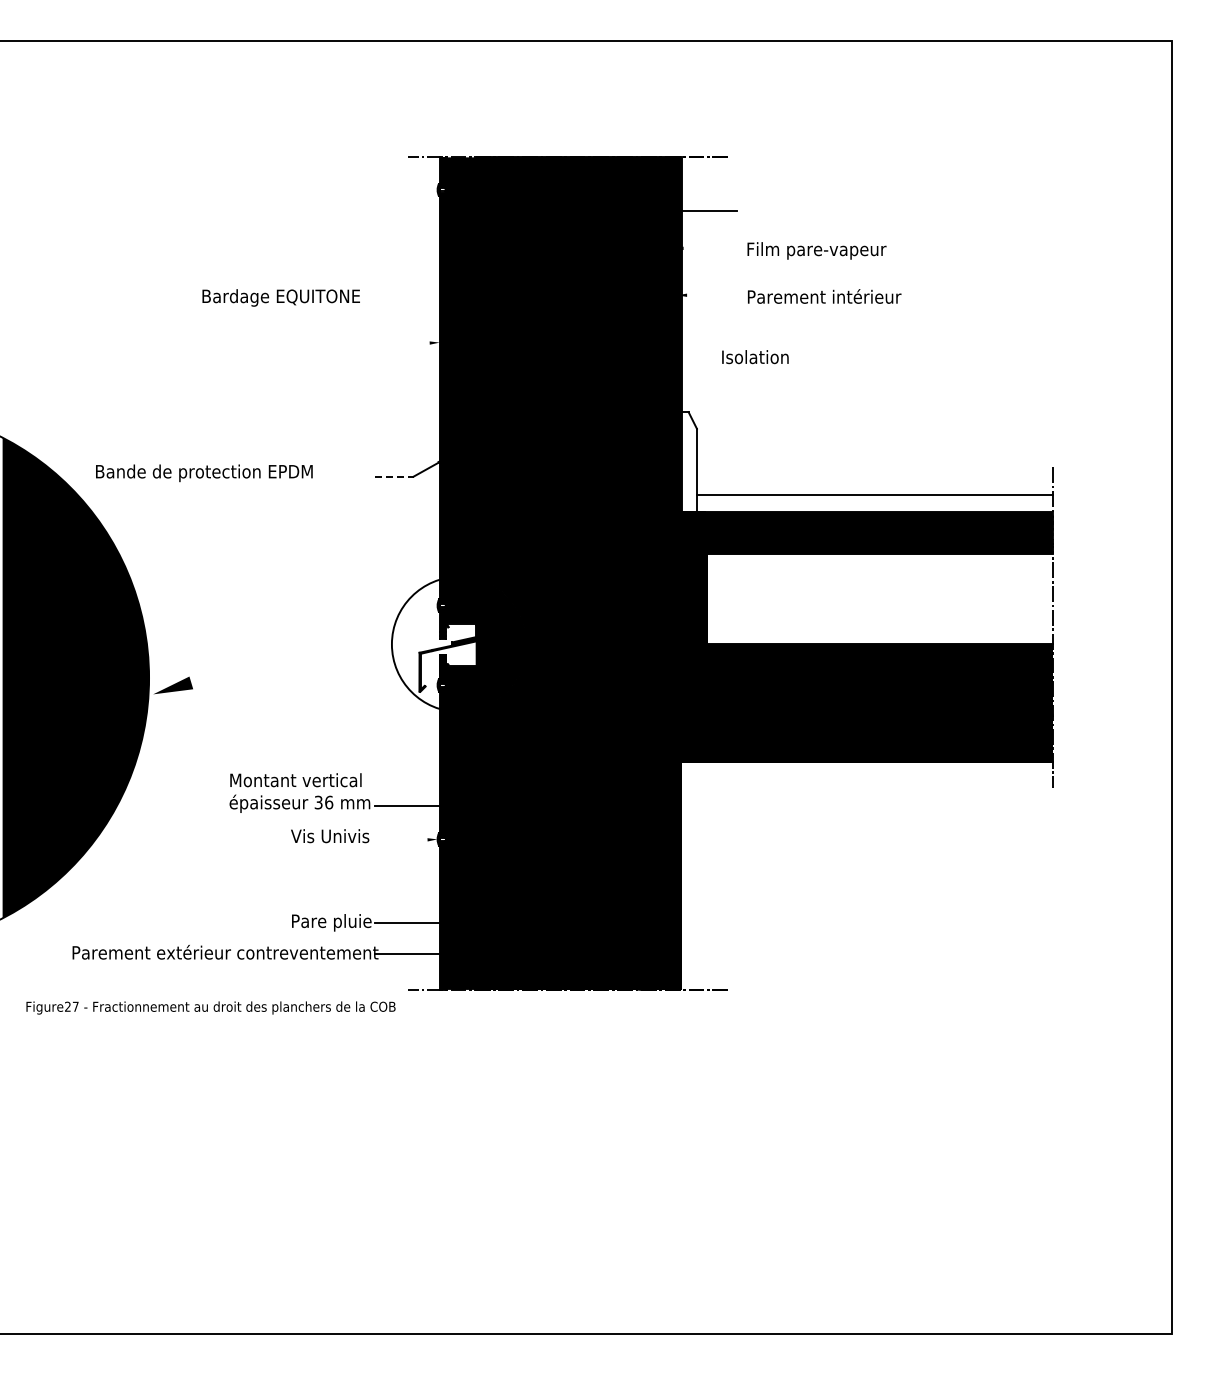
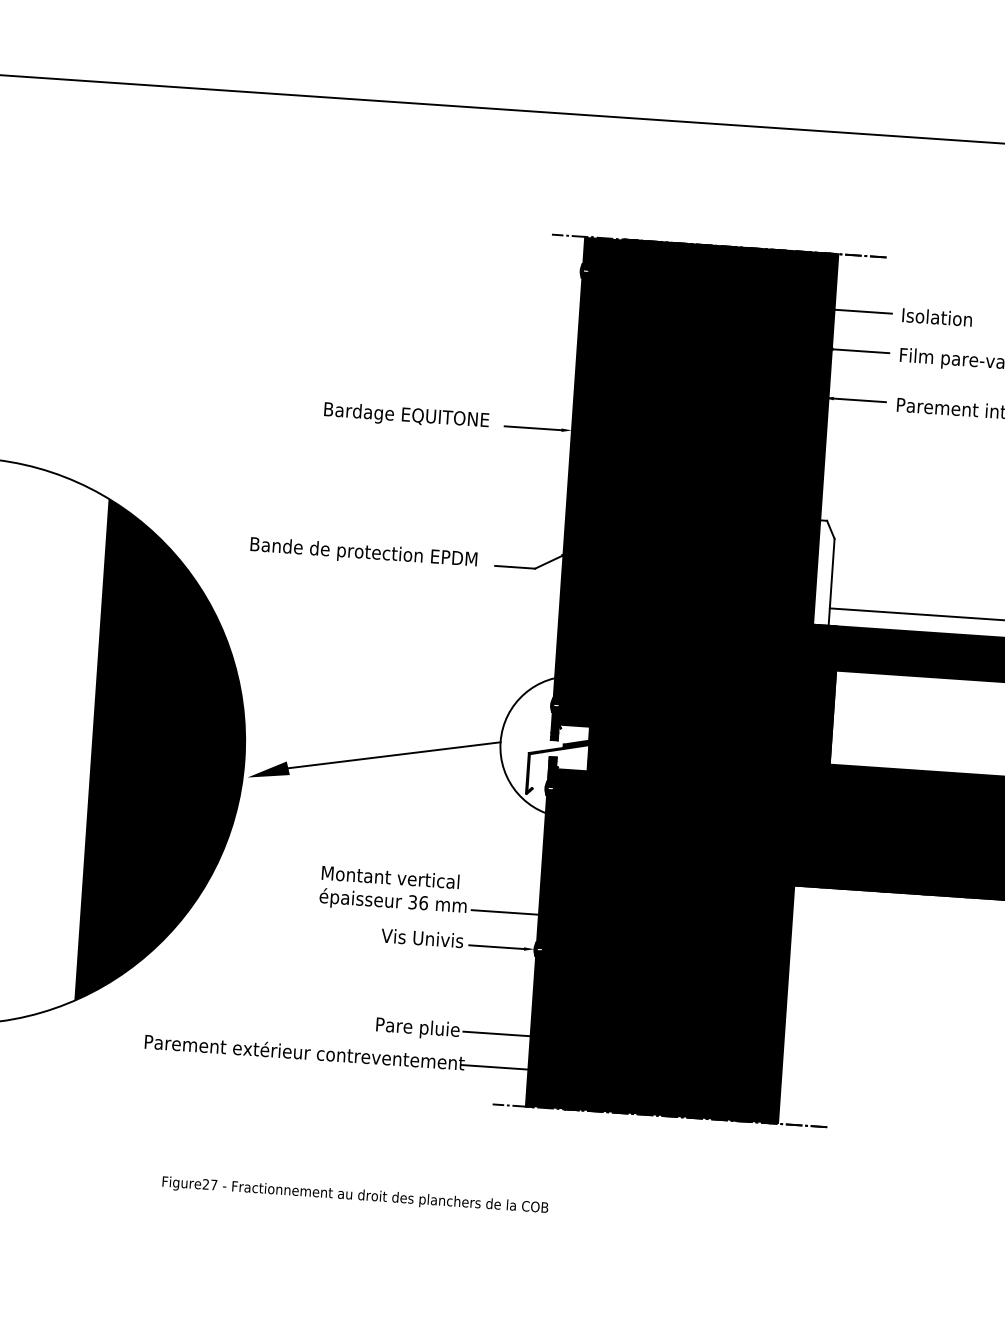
line: (709, 248) -> (860, 351), added
line: (711, 295) -> (859, 400), added
text: (280, 297) -> (405, 415), moved
line: (402, 343) -> (533, 428), added
text: (755, 357) -> (937, 317), moved
text: (204, 473) -> (363, 553), moved
line: (394, 476) -> (515, 567), dashed -> solid
line: (291, 663) -> (394, 755), added
line: (401, 839) -> (496, 946), added
text: (210, 1007) -> (354, 1195), moved

